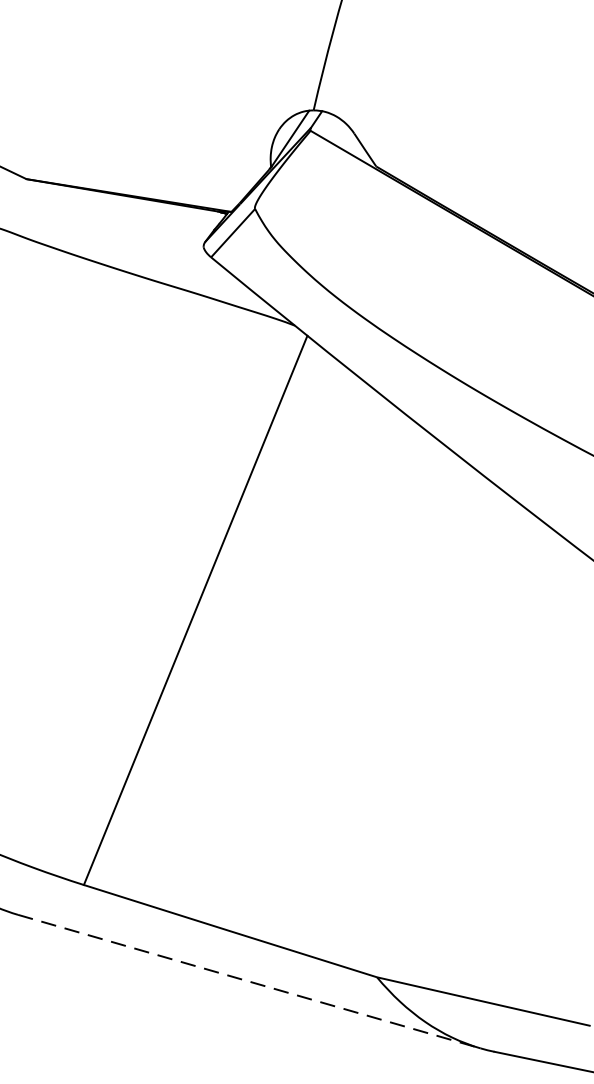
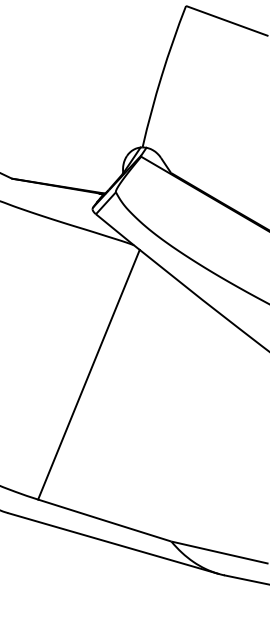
line: (249, 981) -> (113, 543), dashed -> solid

